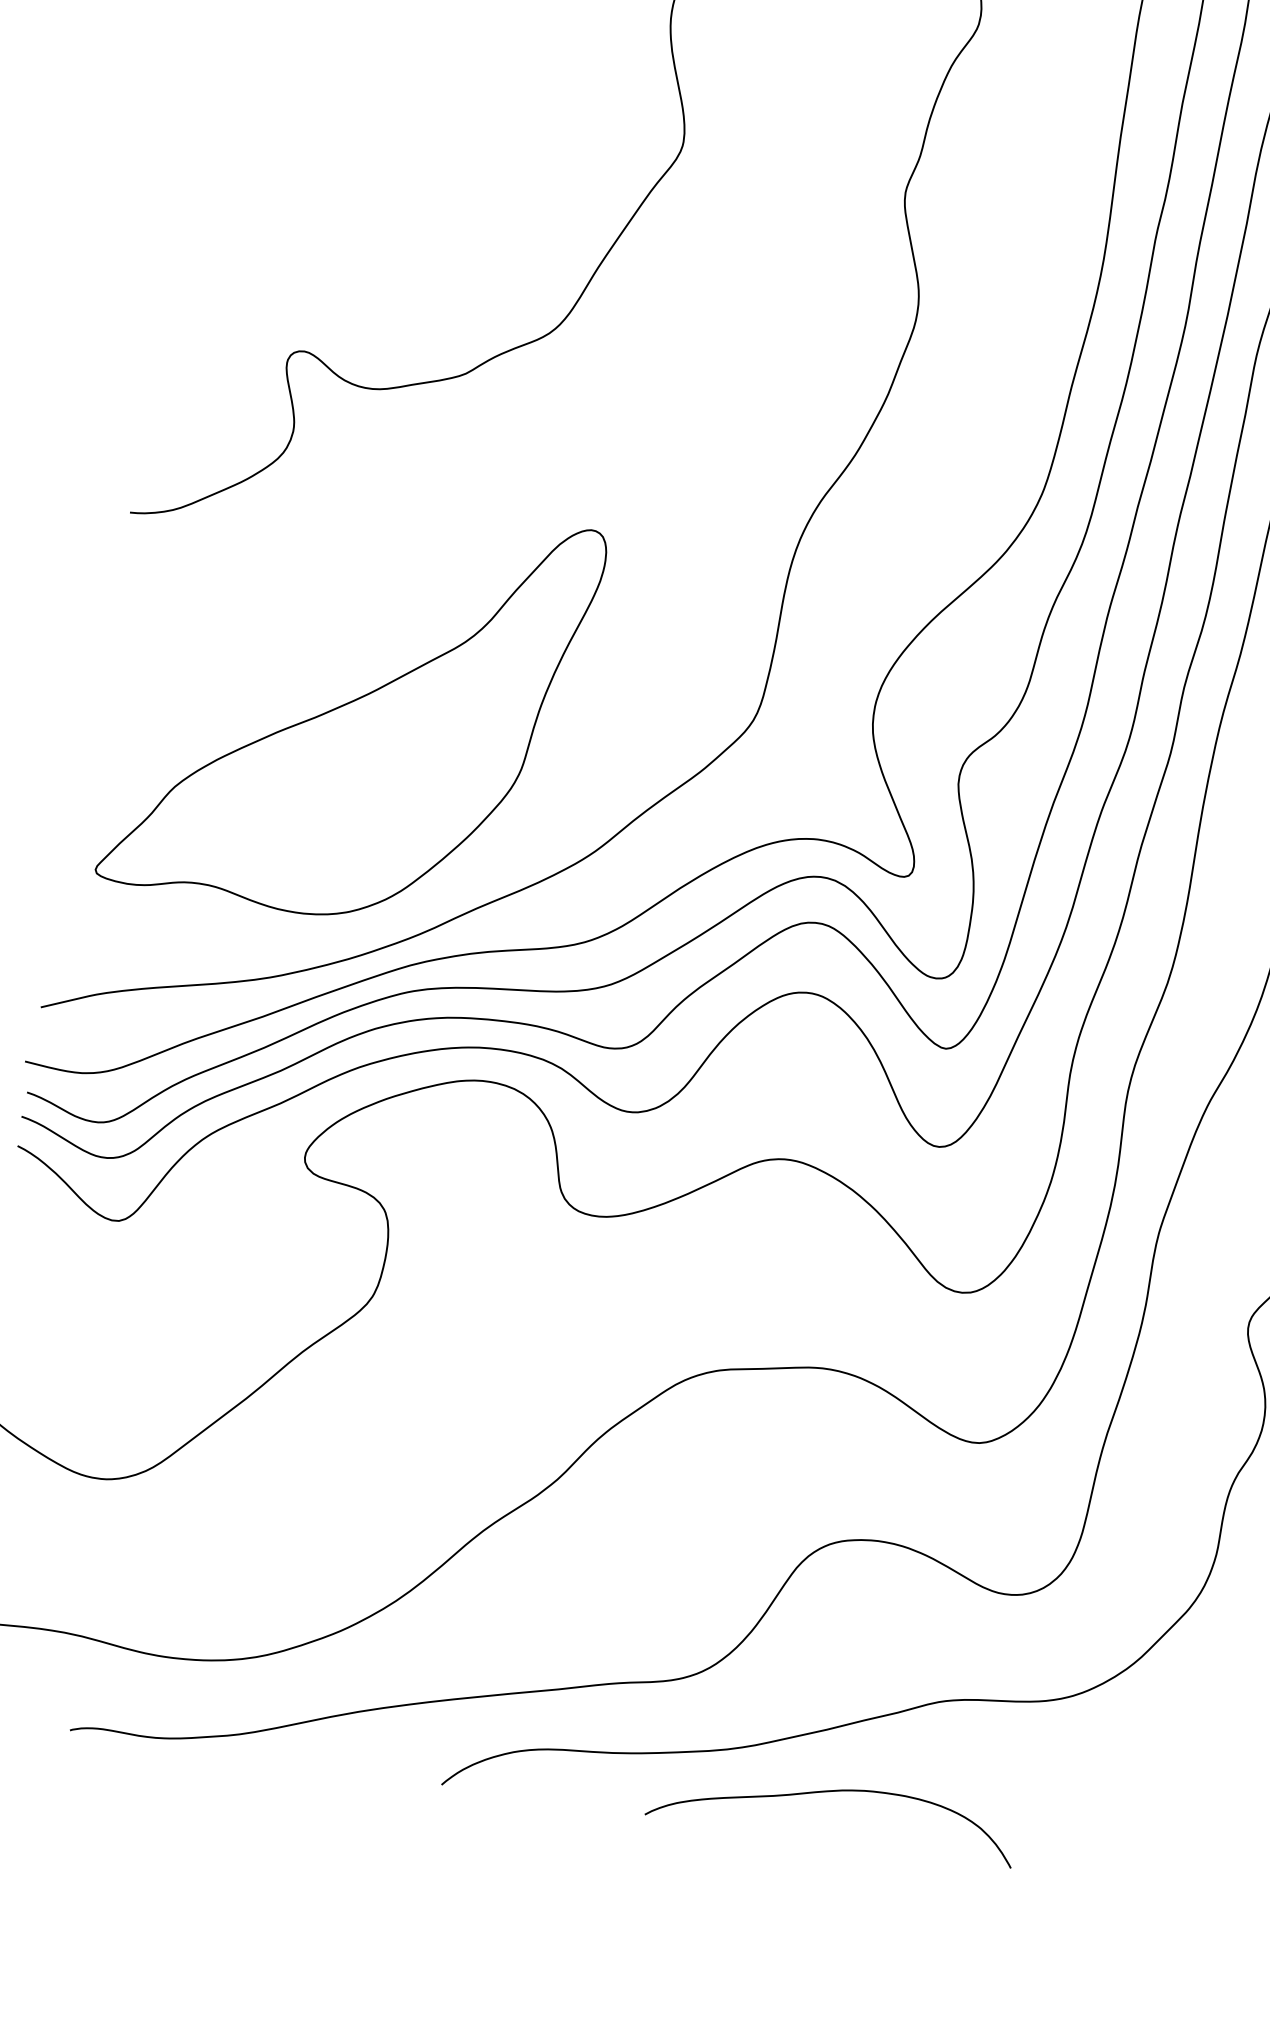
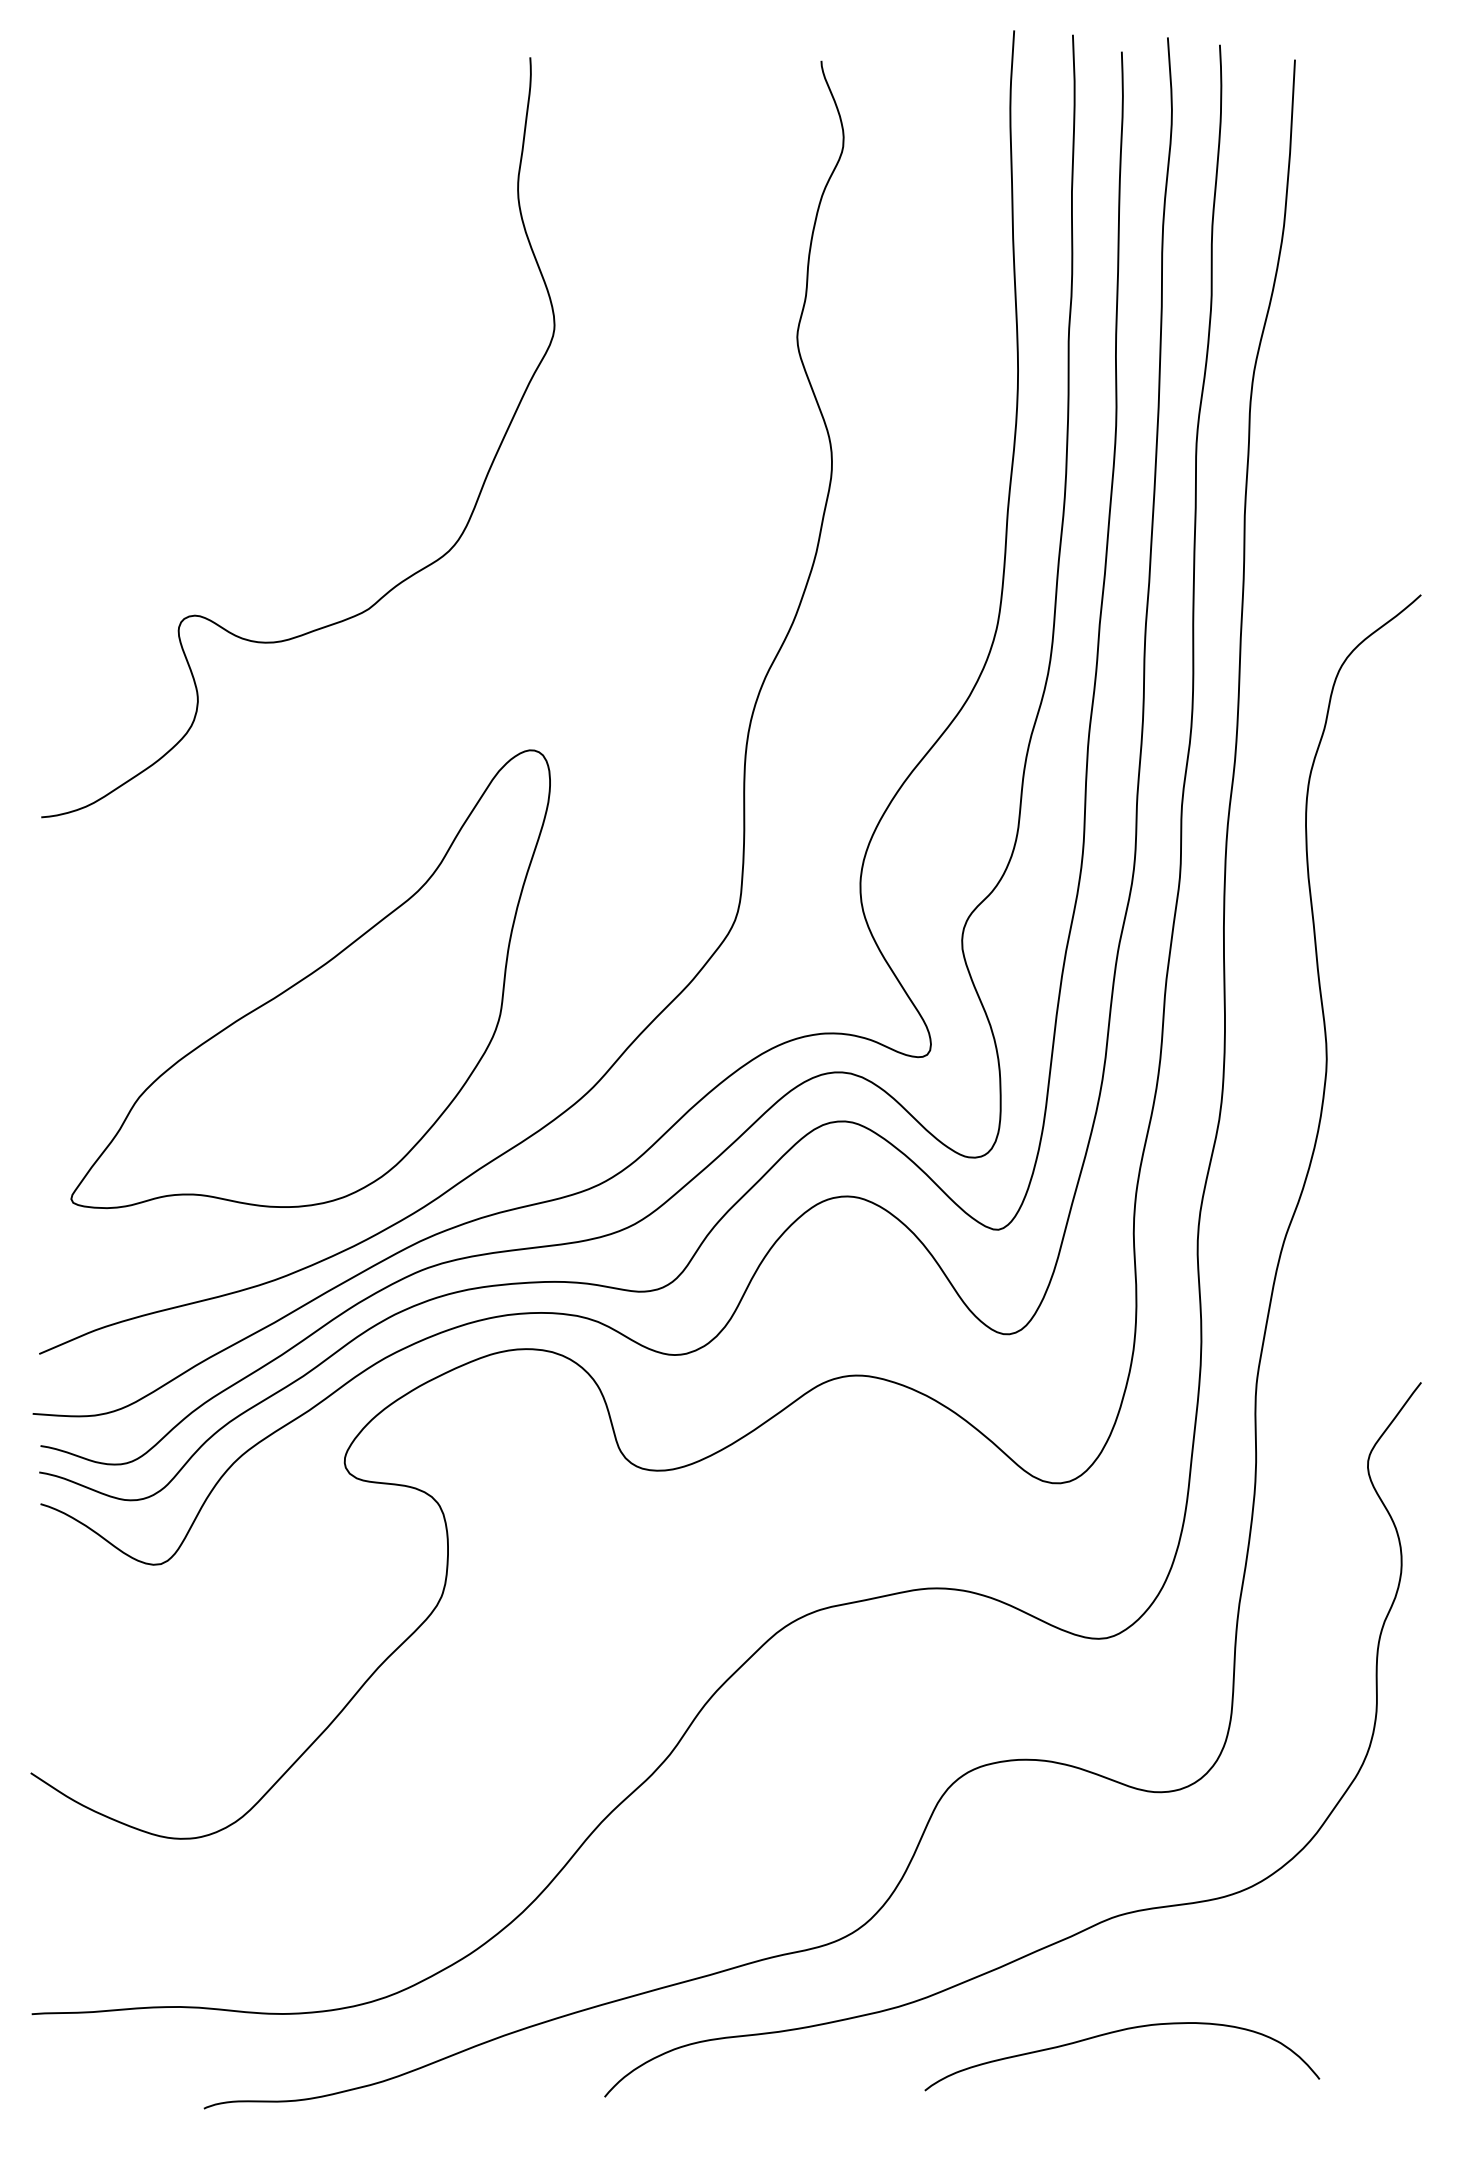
curve: (832, 1792) -> (1117, 2032), moved

